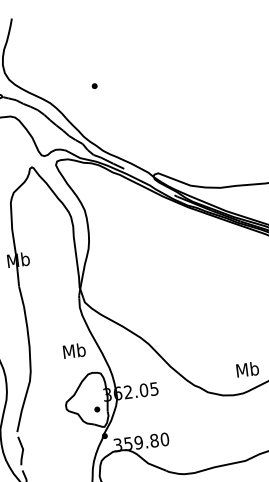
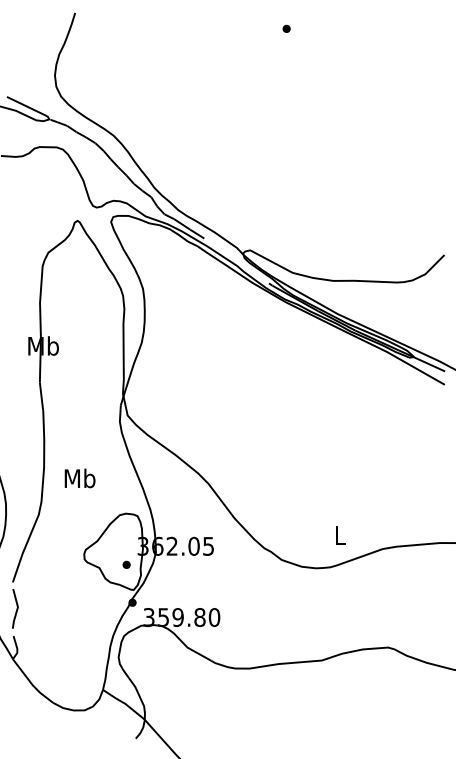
part: (94, 85) -> (286, 28), moved
text: (74, 351) -> (79, 478), moved
text: (247, 369) -> (339, 535), Mb -> L

